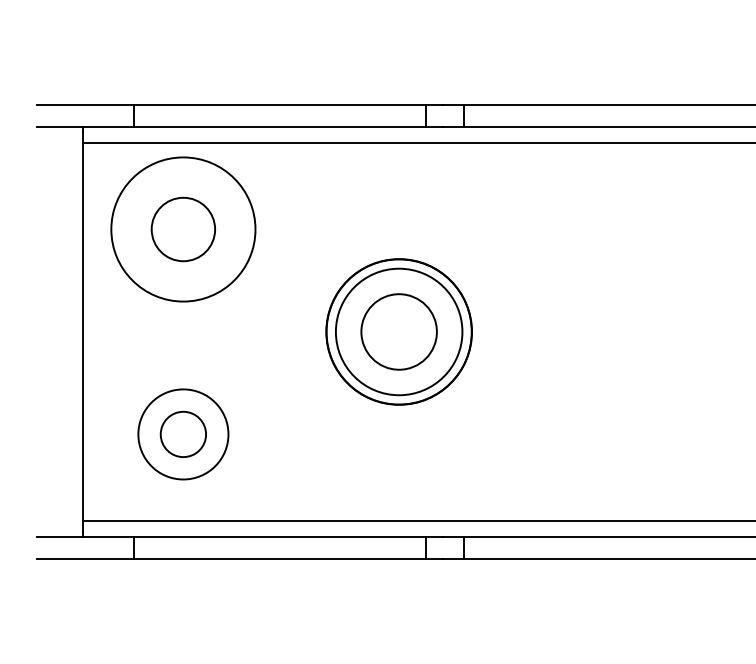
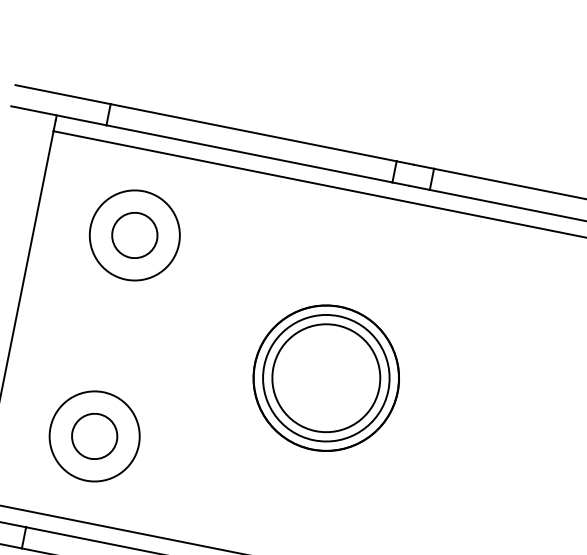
circle: (183, 229) -> (134, 235), size x0.62
circle: (183, 229) -> (134, 235), size x0.71
circle: (399, 331) -> (326, 377), size x1.43

